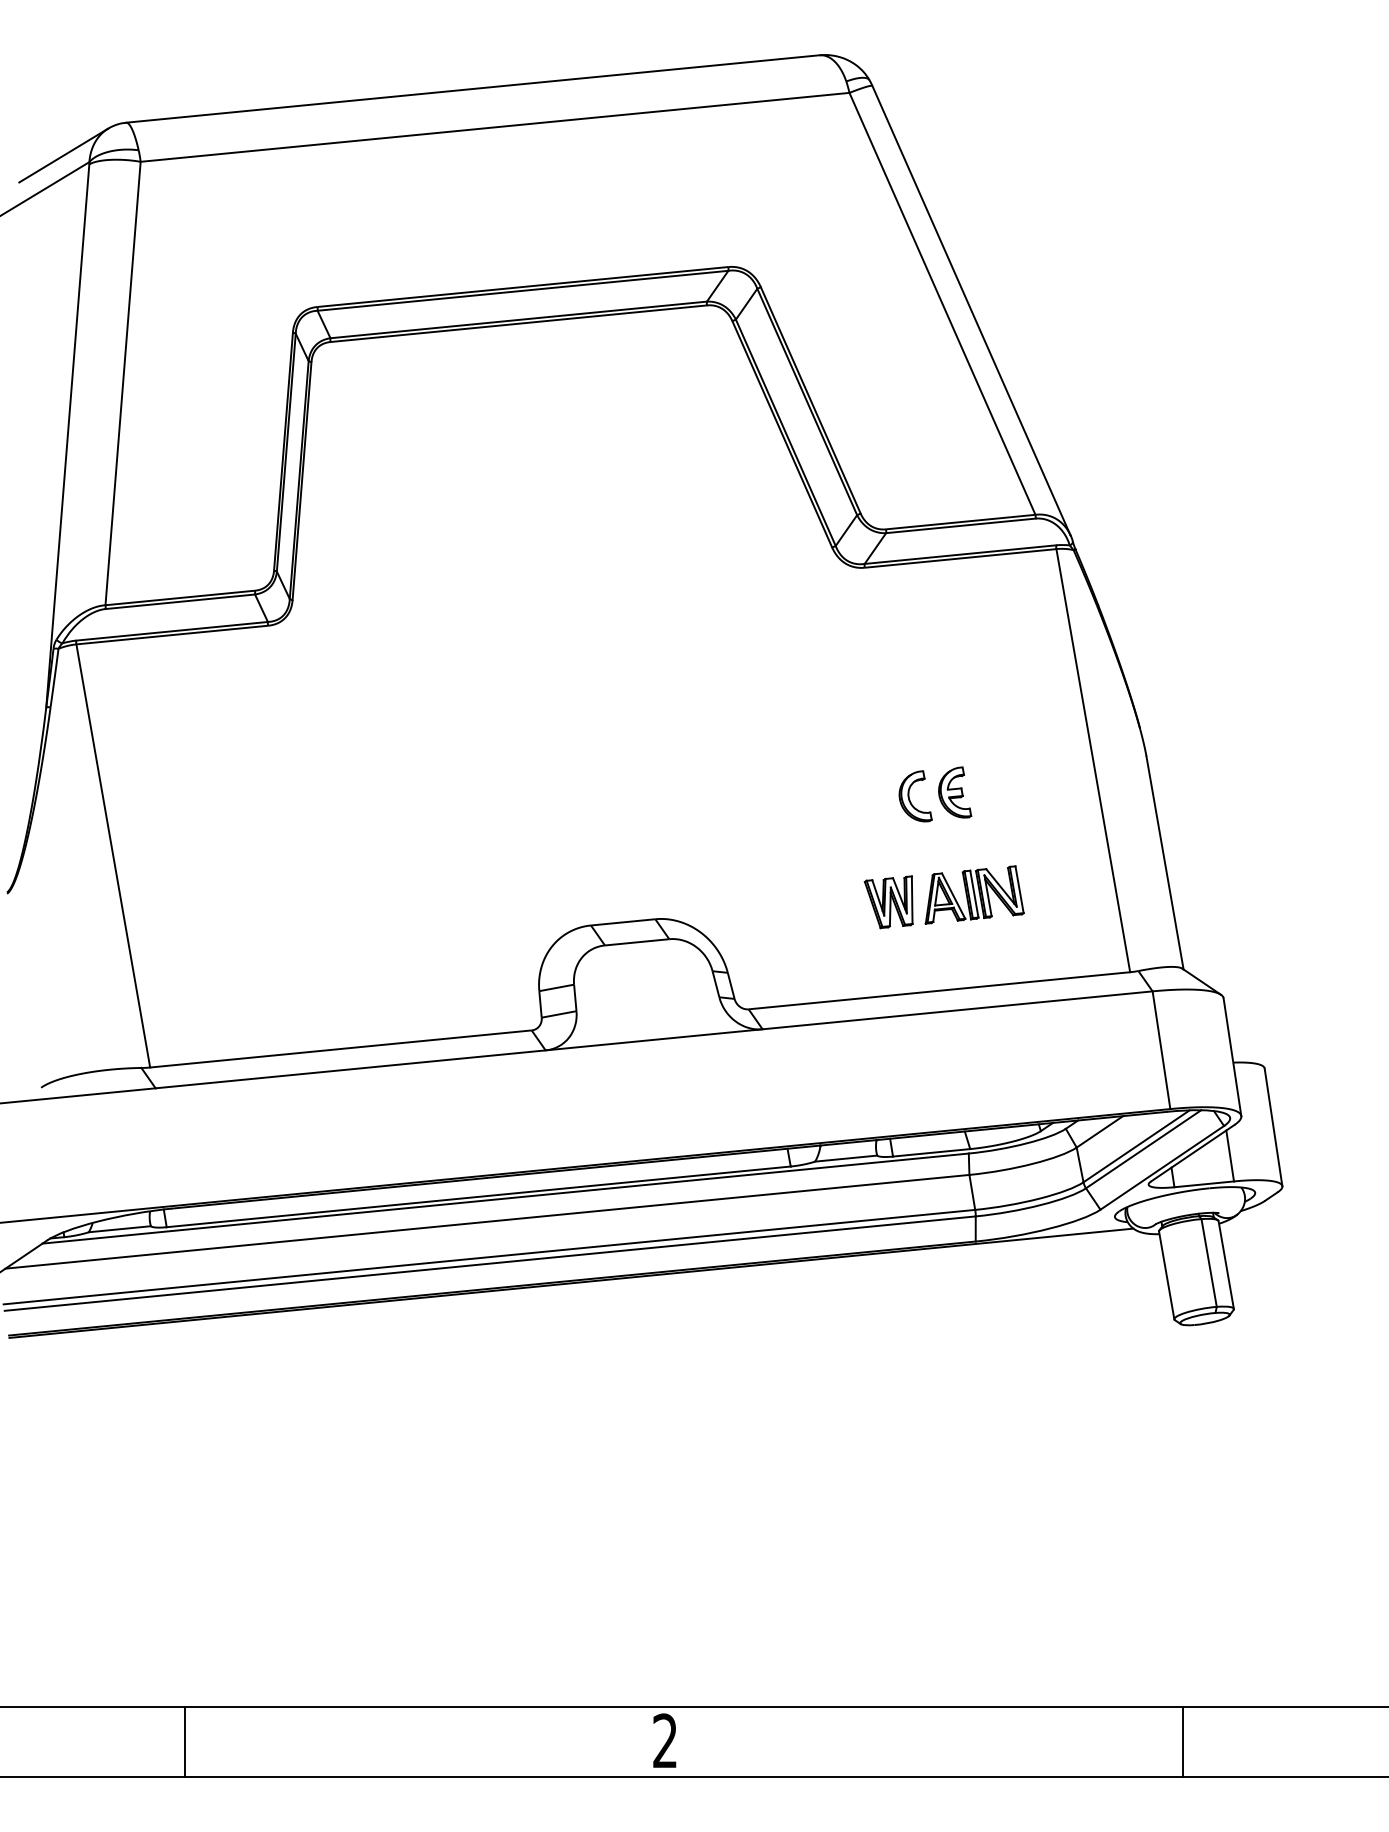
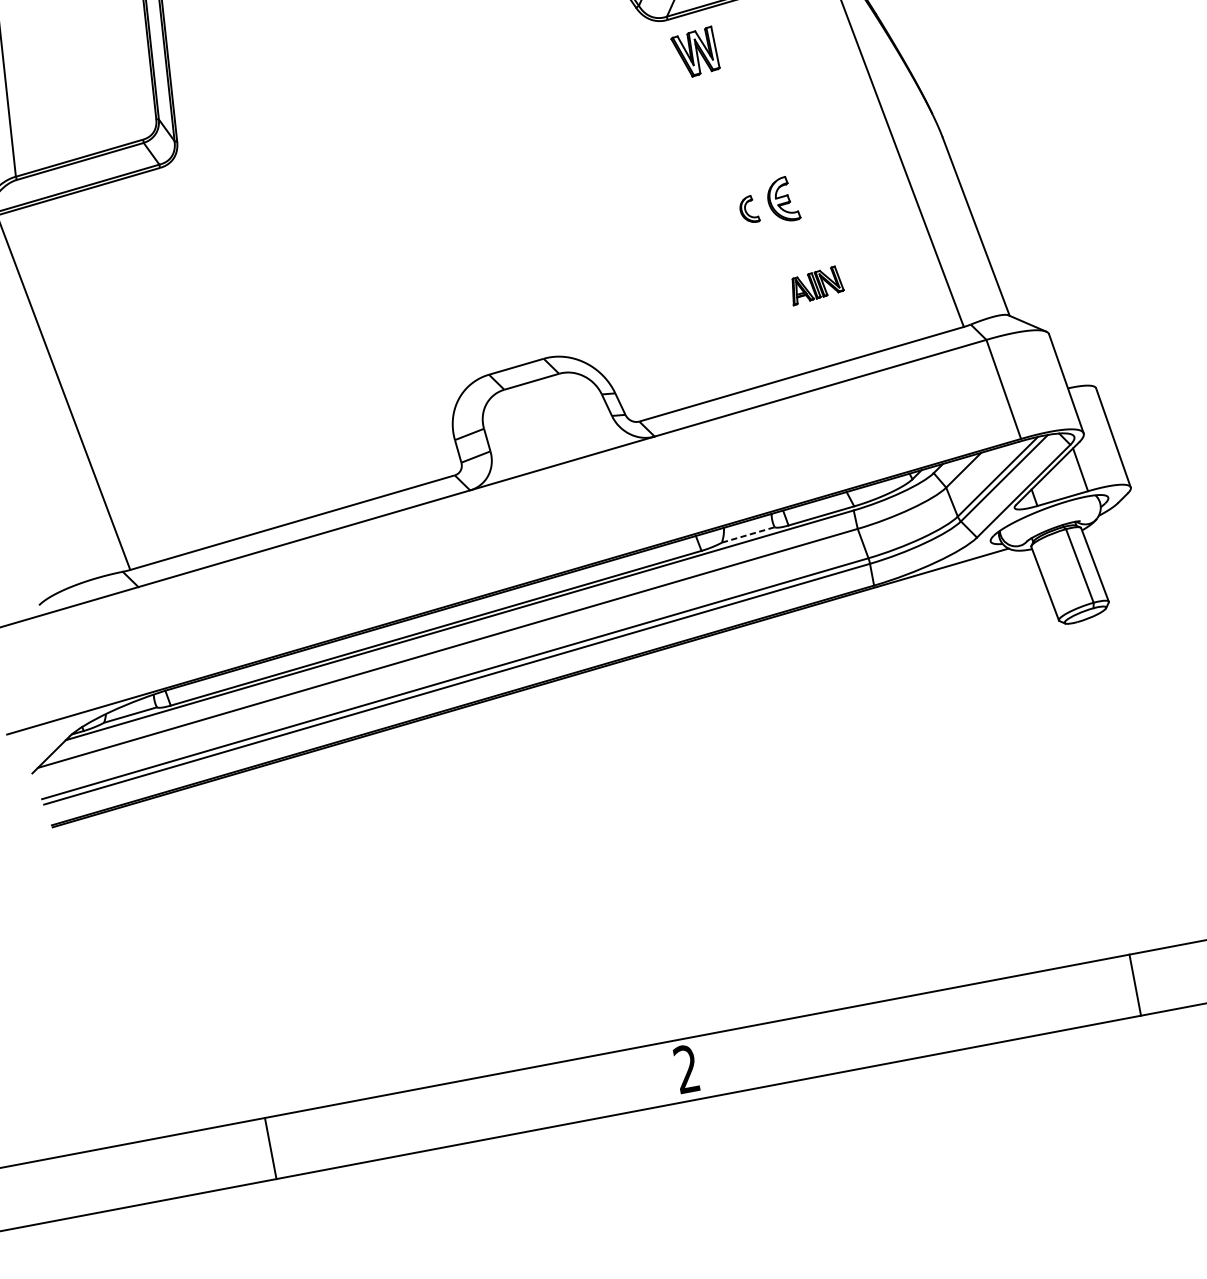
part: (915, 796) -> (749, 209), size x0.6
part: (974, 894) -> (816, 285), size x0.6
part: (888, 902) -> (695, 53), moved
line: (846, 1158) -> (748, 534), solid -> dashed

